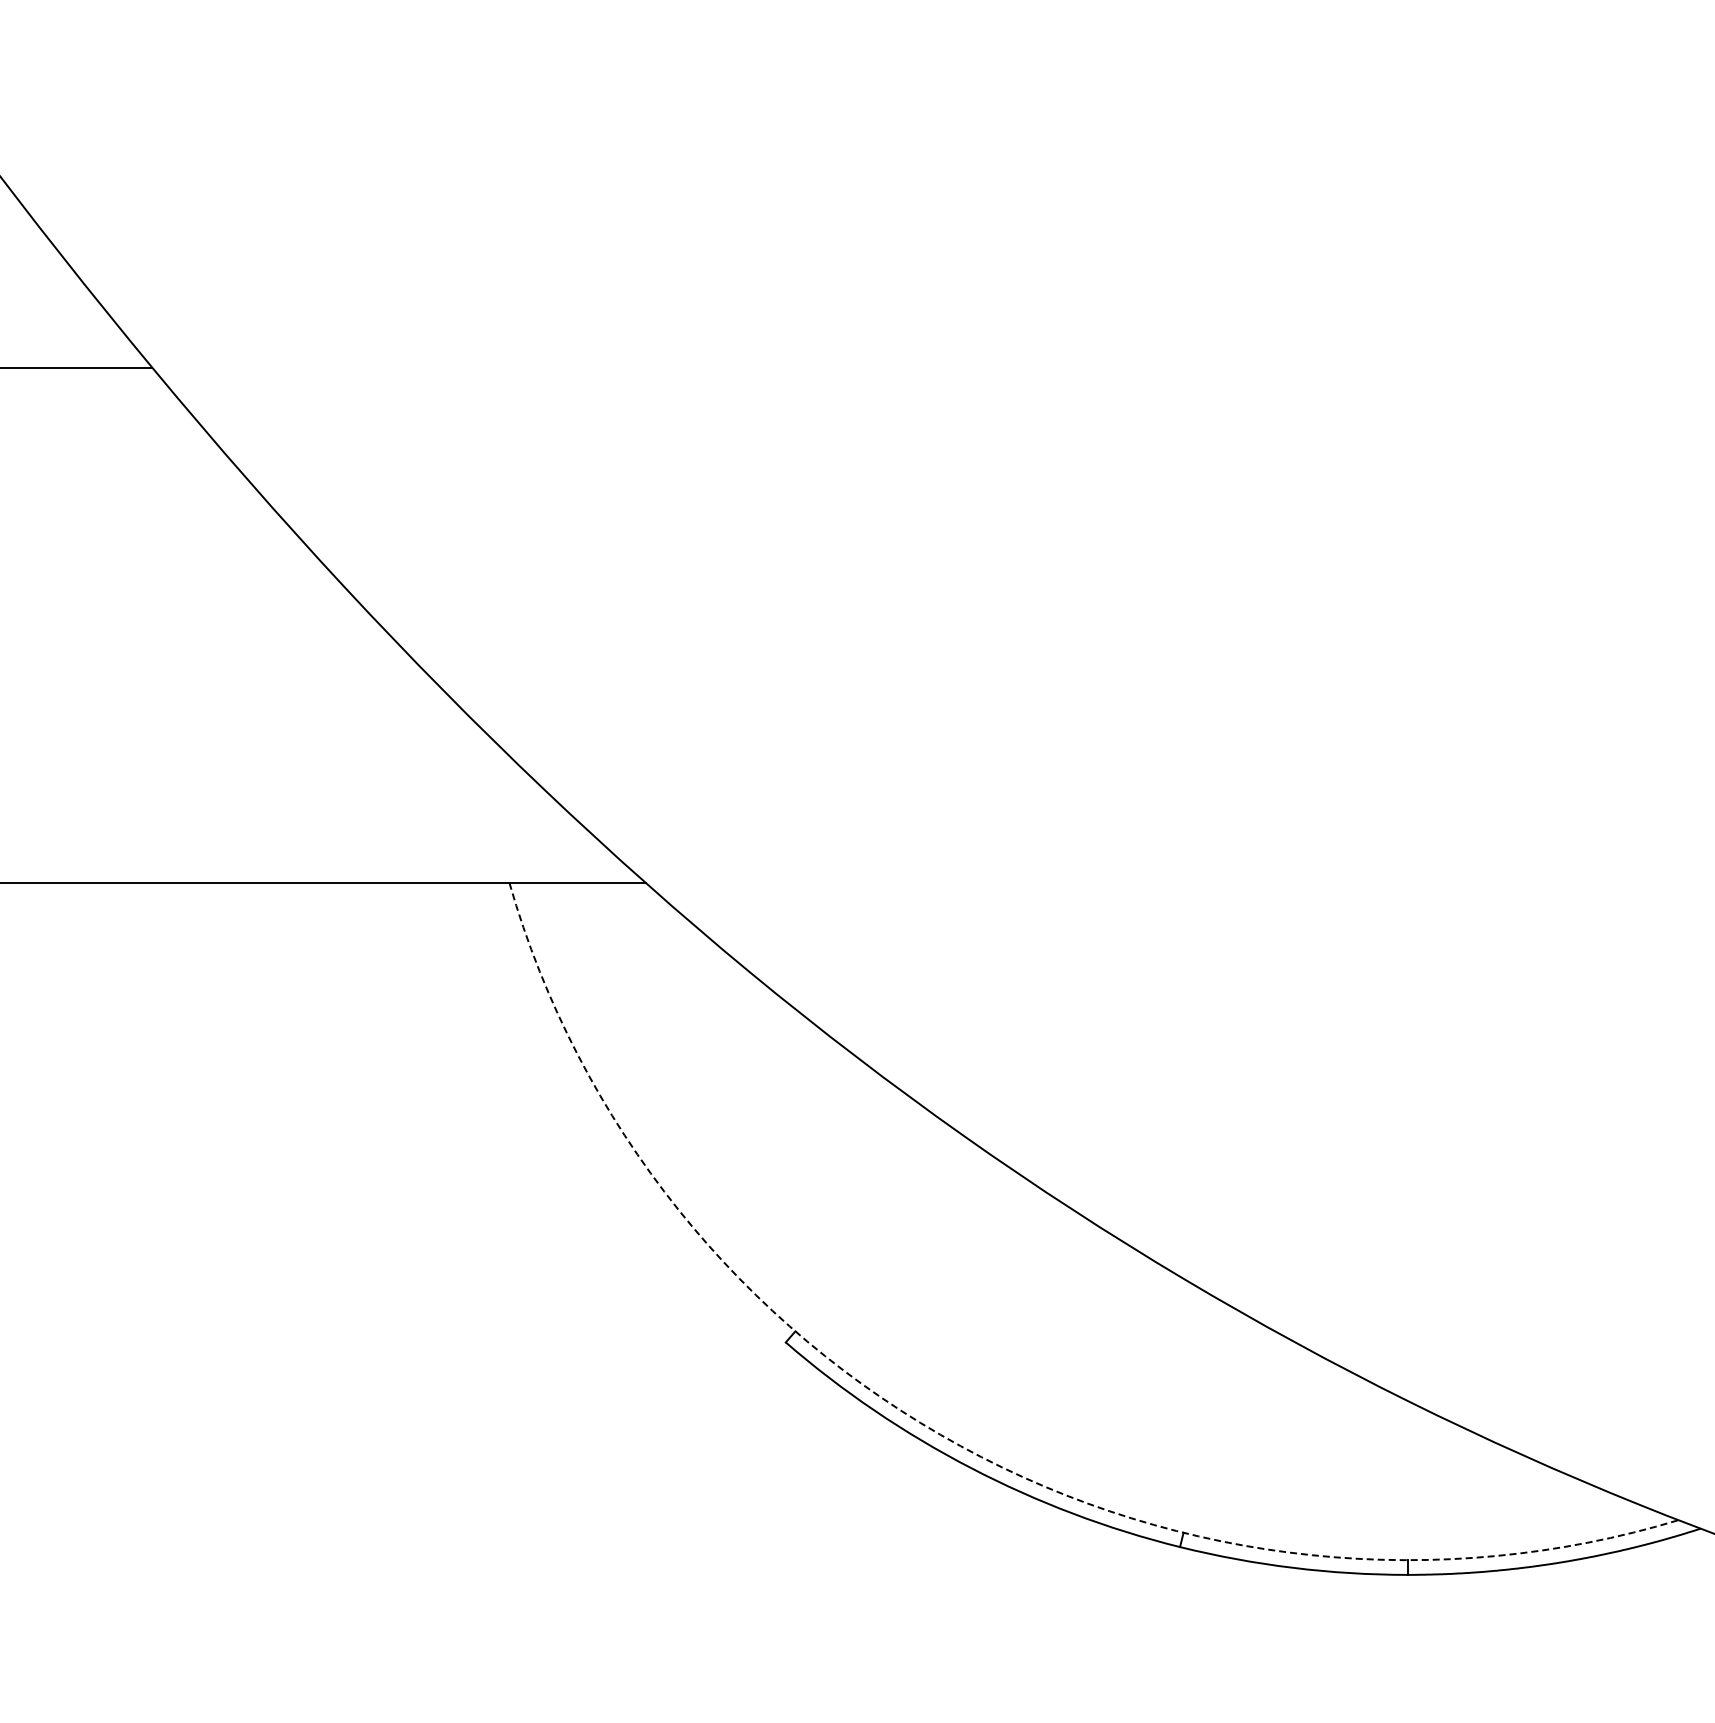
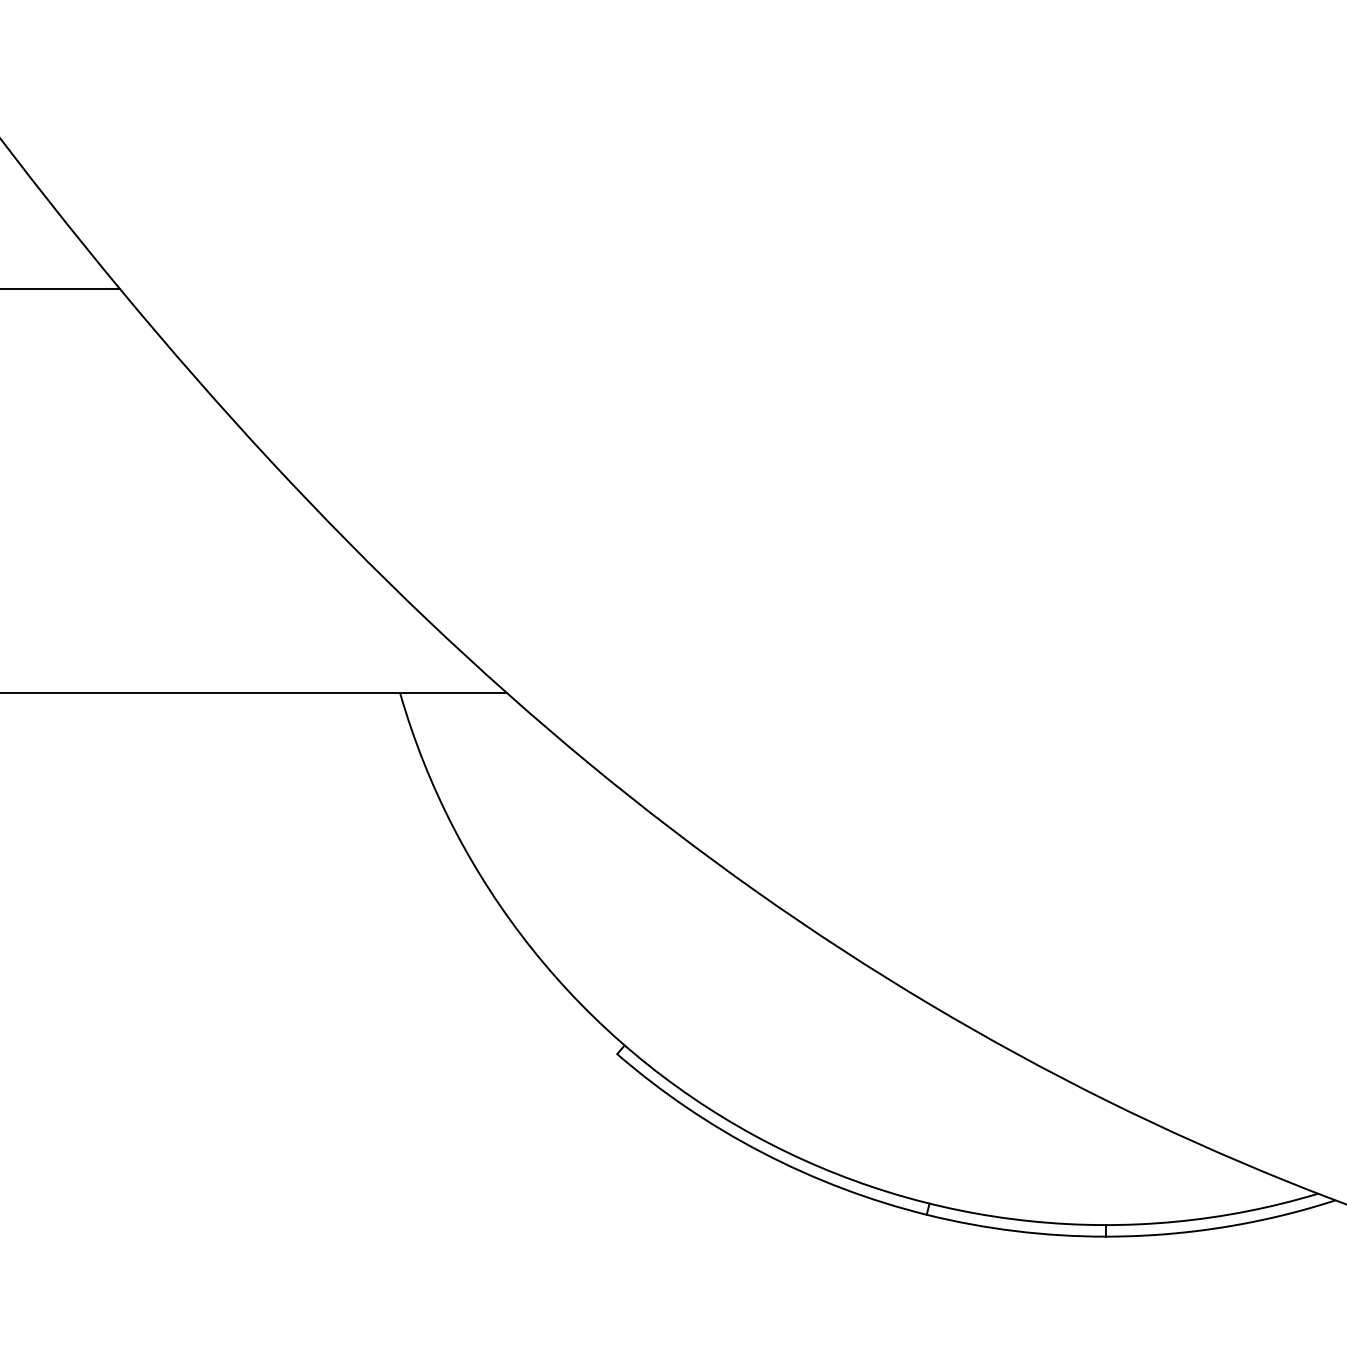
arc: (960, 1446) -> (754, 1135), dashed -> solid

